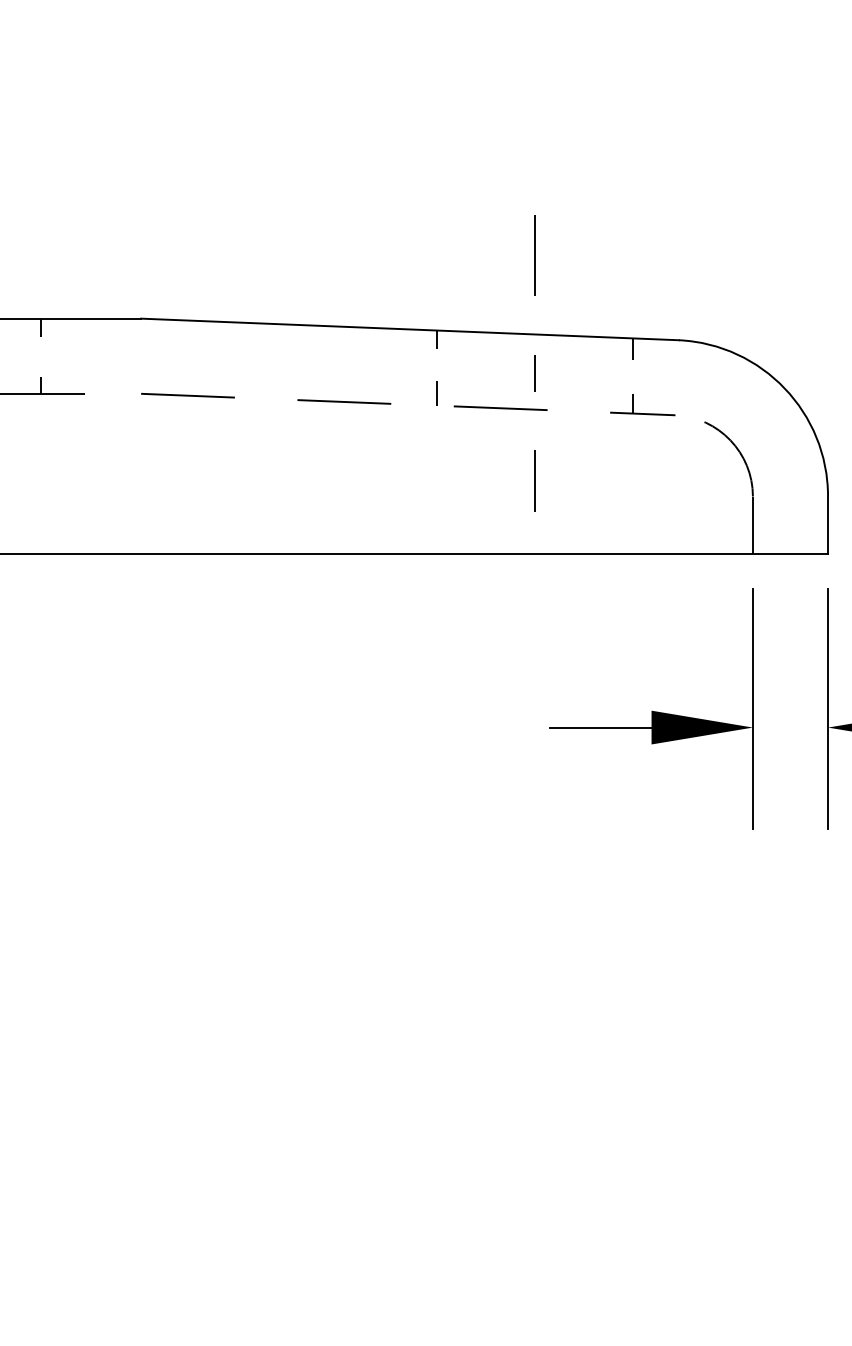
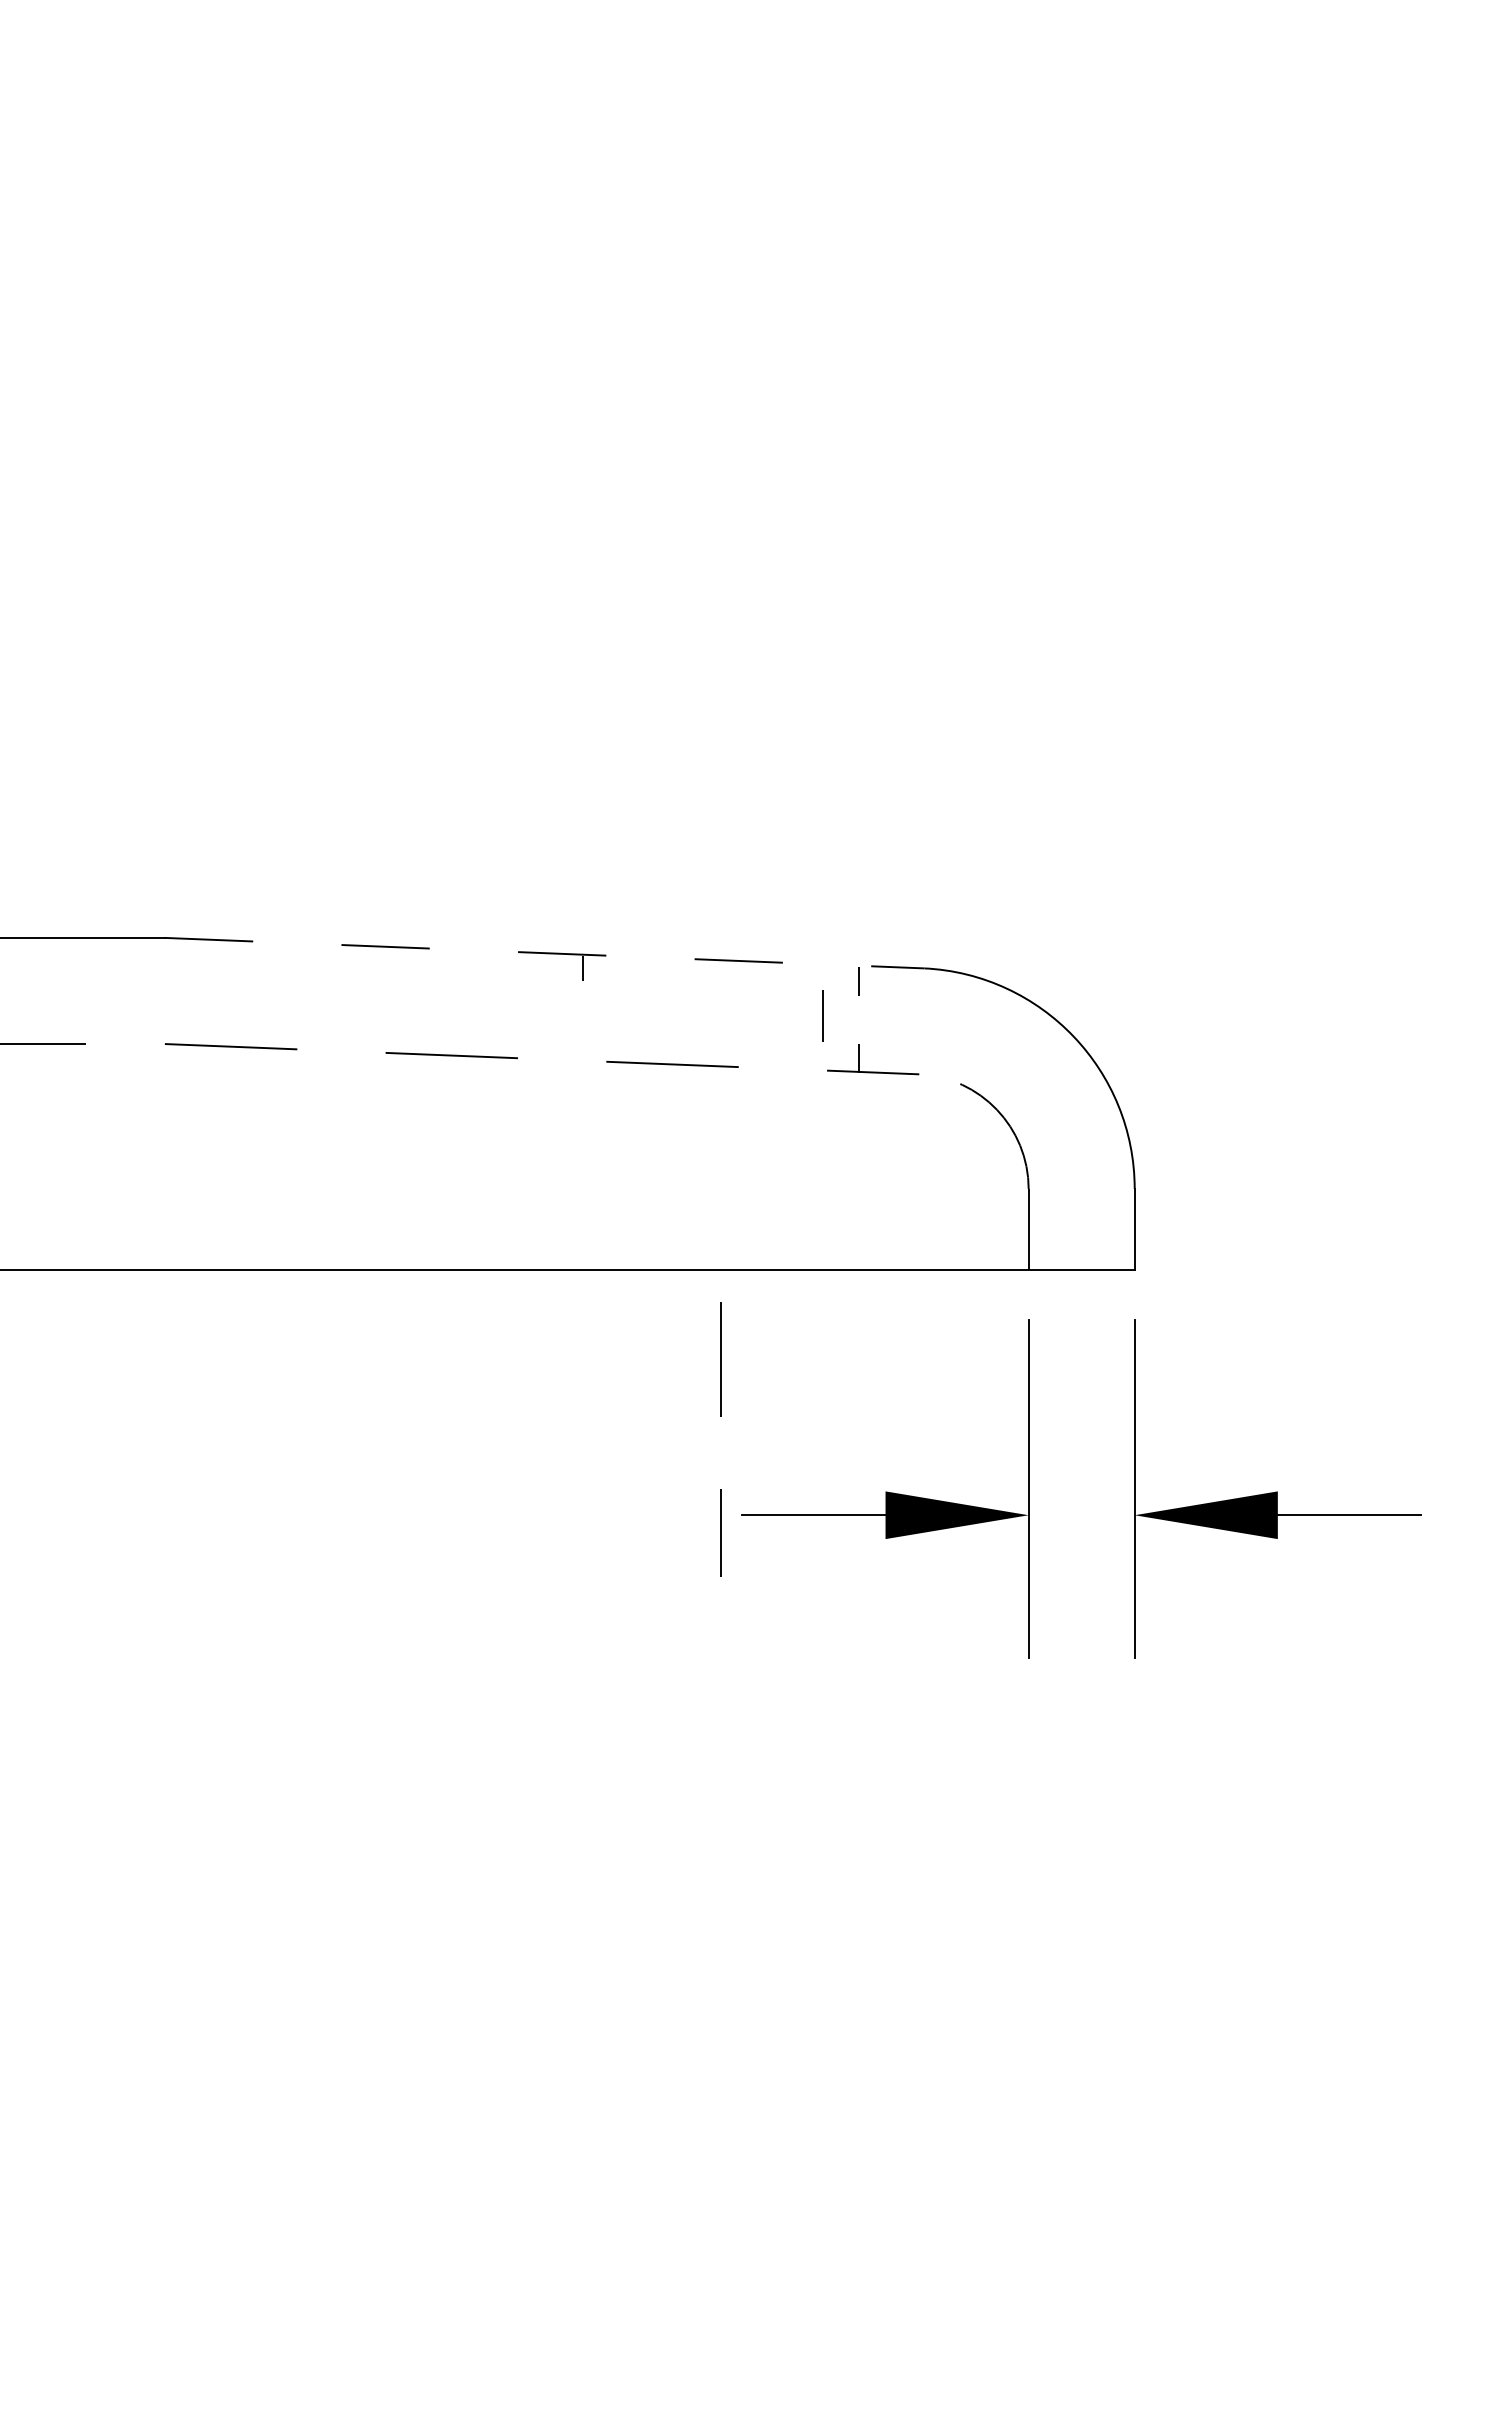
line: (534, 255) -> (720, 1359), moved
line: (40, 327) -> (23, 950), removed
line: (409, 329) -> (544, 953), solid -> dashed
line: (534, 373) -> (822, 1015), moved
line: (40, 385) -> (23, 1032), removed
line: (437, 393) -> (583, 1043), removed
line: (534, 480) -> (720, 1532), moved

